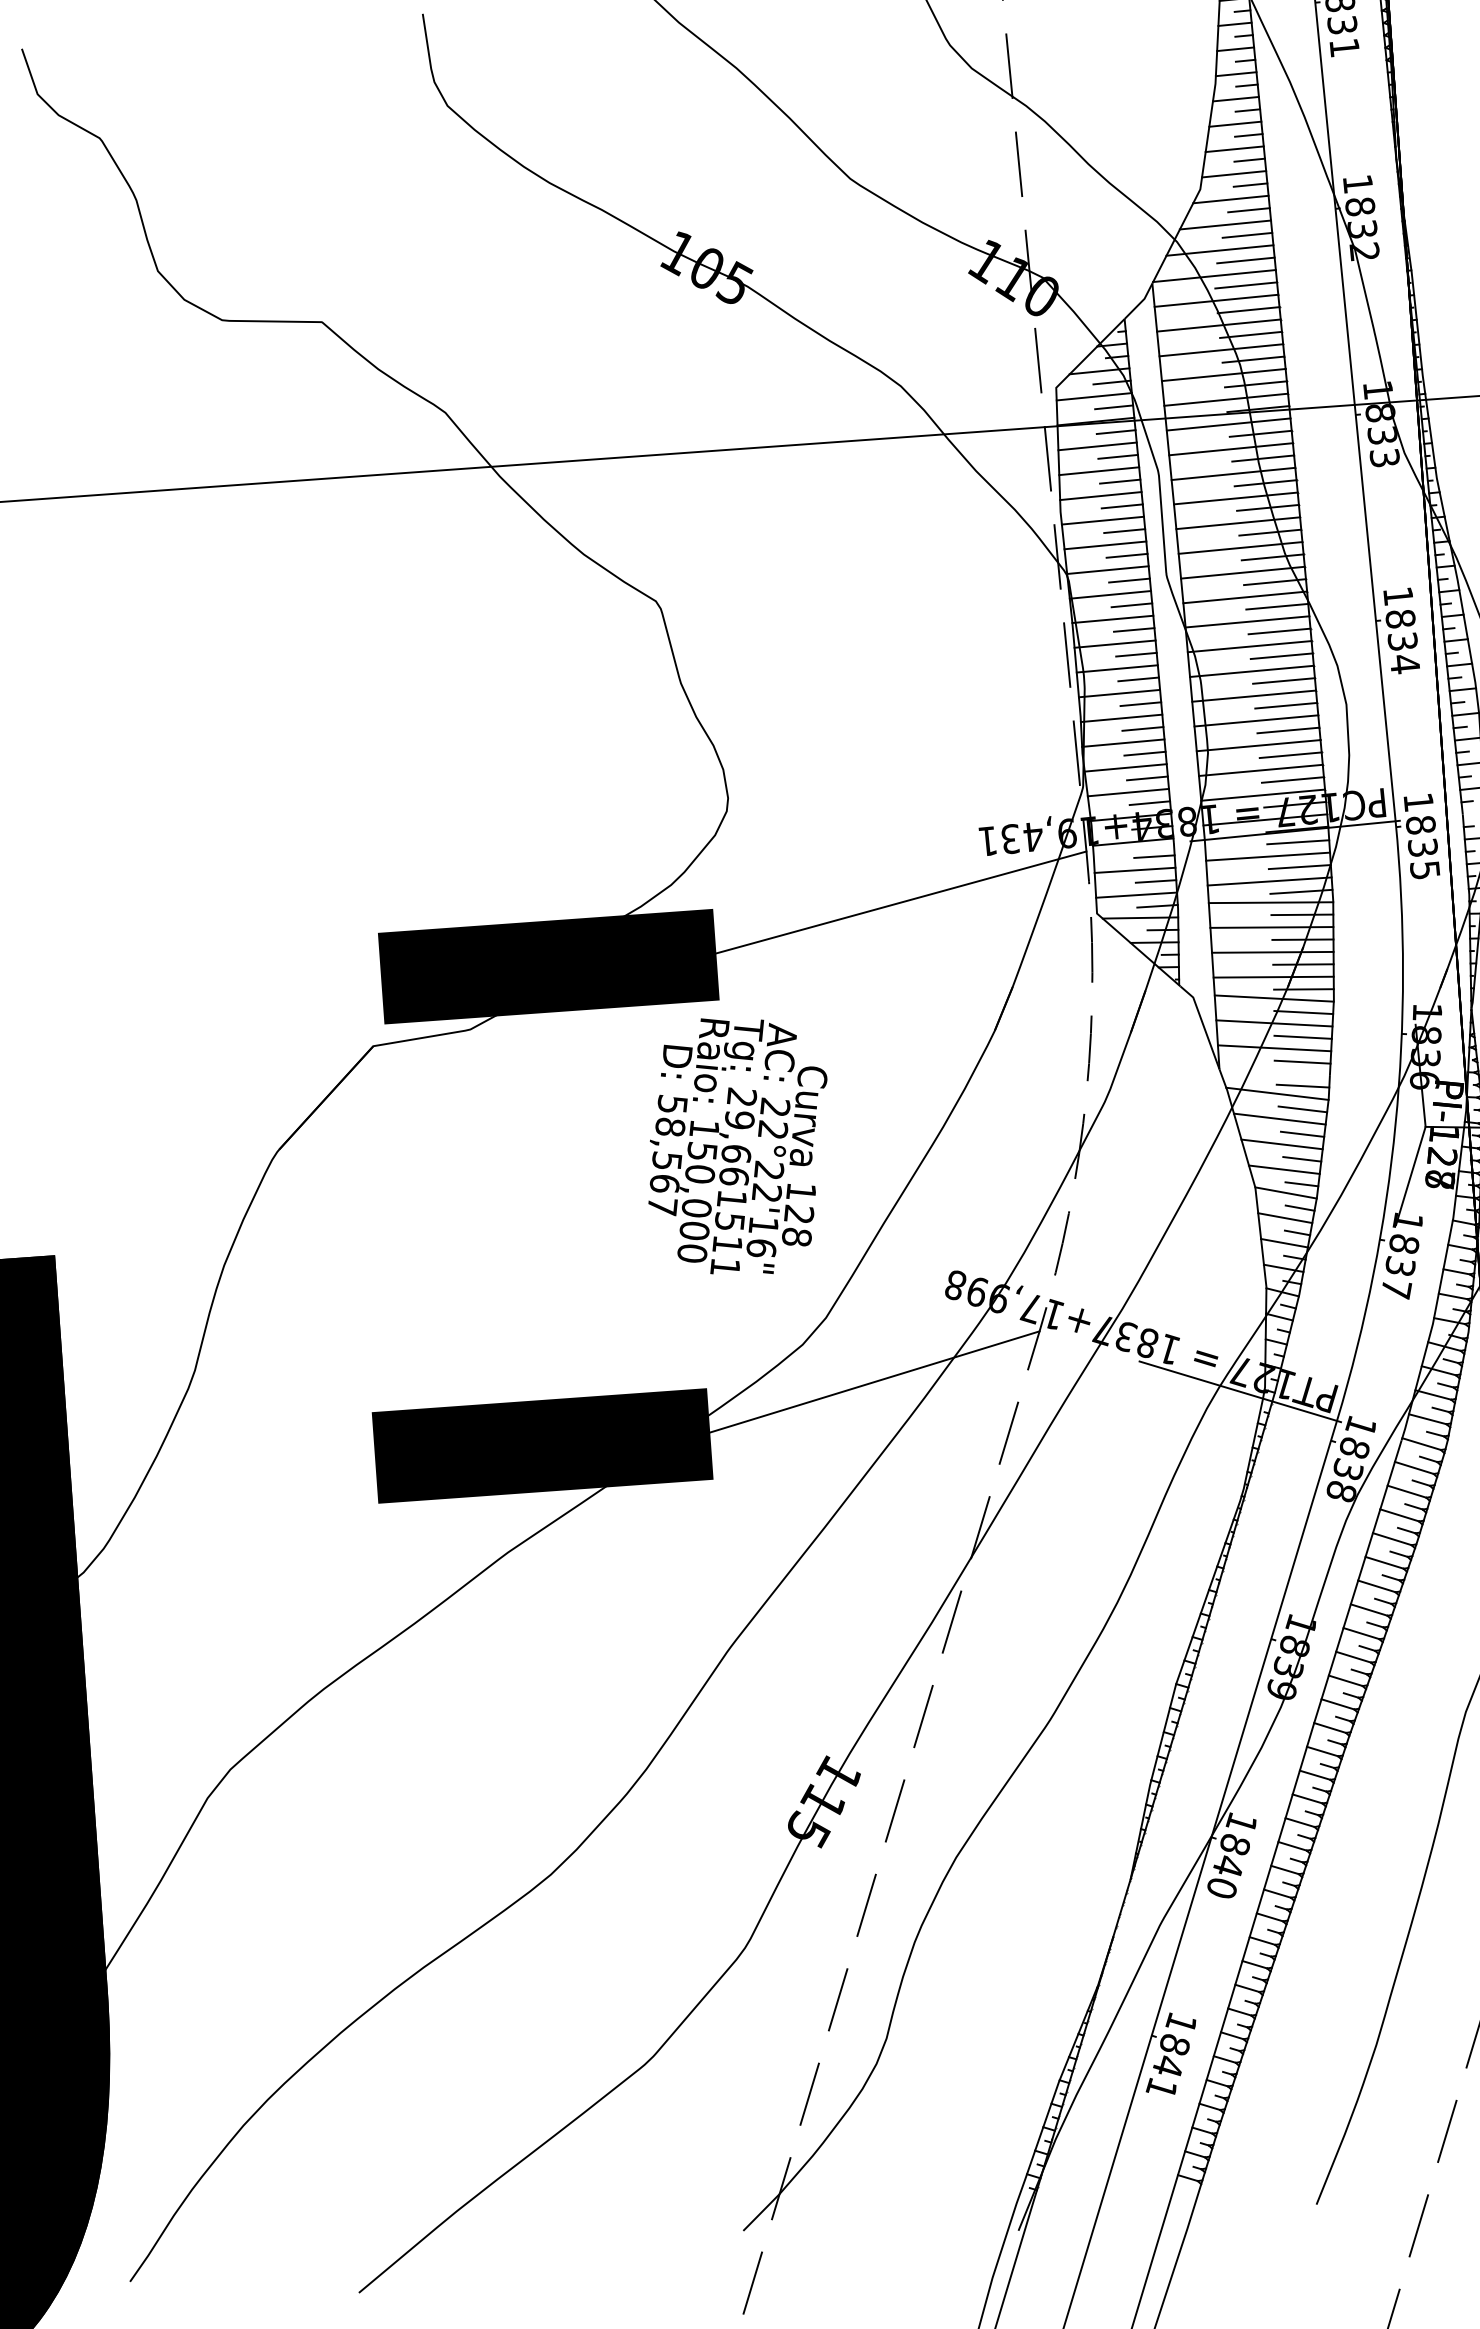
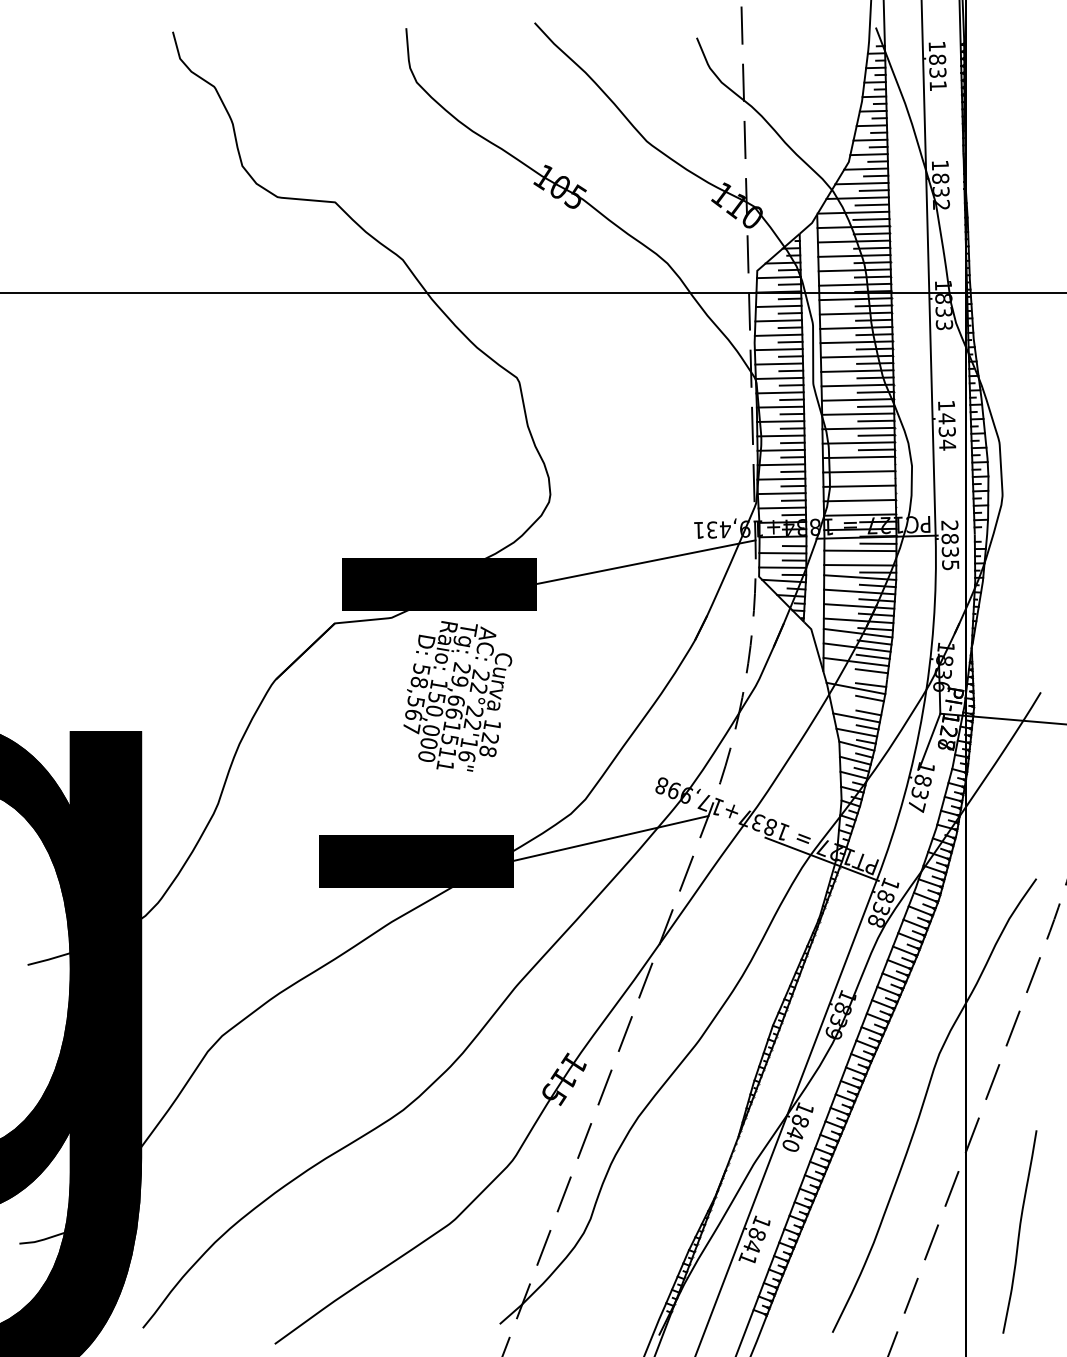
text: (1399, 618) -> (946, 418), 1834 -> 1434
line: (1286, 704) -> (877, 463), removed
line: (1288, 730) -> (877, 478), removed
line: (1290, 754) -> (877, 492), removed
line: (1292, 779) -> (877, 507), removed
text: (1418, 802) -> (949, 525), 1835 -> 2835
line: (1300, 867) -> (878, 558), removed
line: (1280, 1119) -> (856, 703), removed
text: (737, 1146) -> (457, 696), moved

